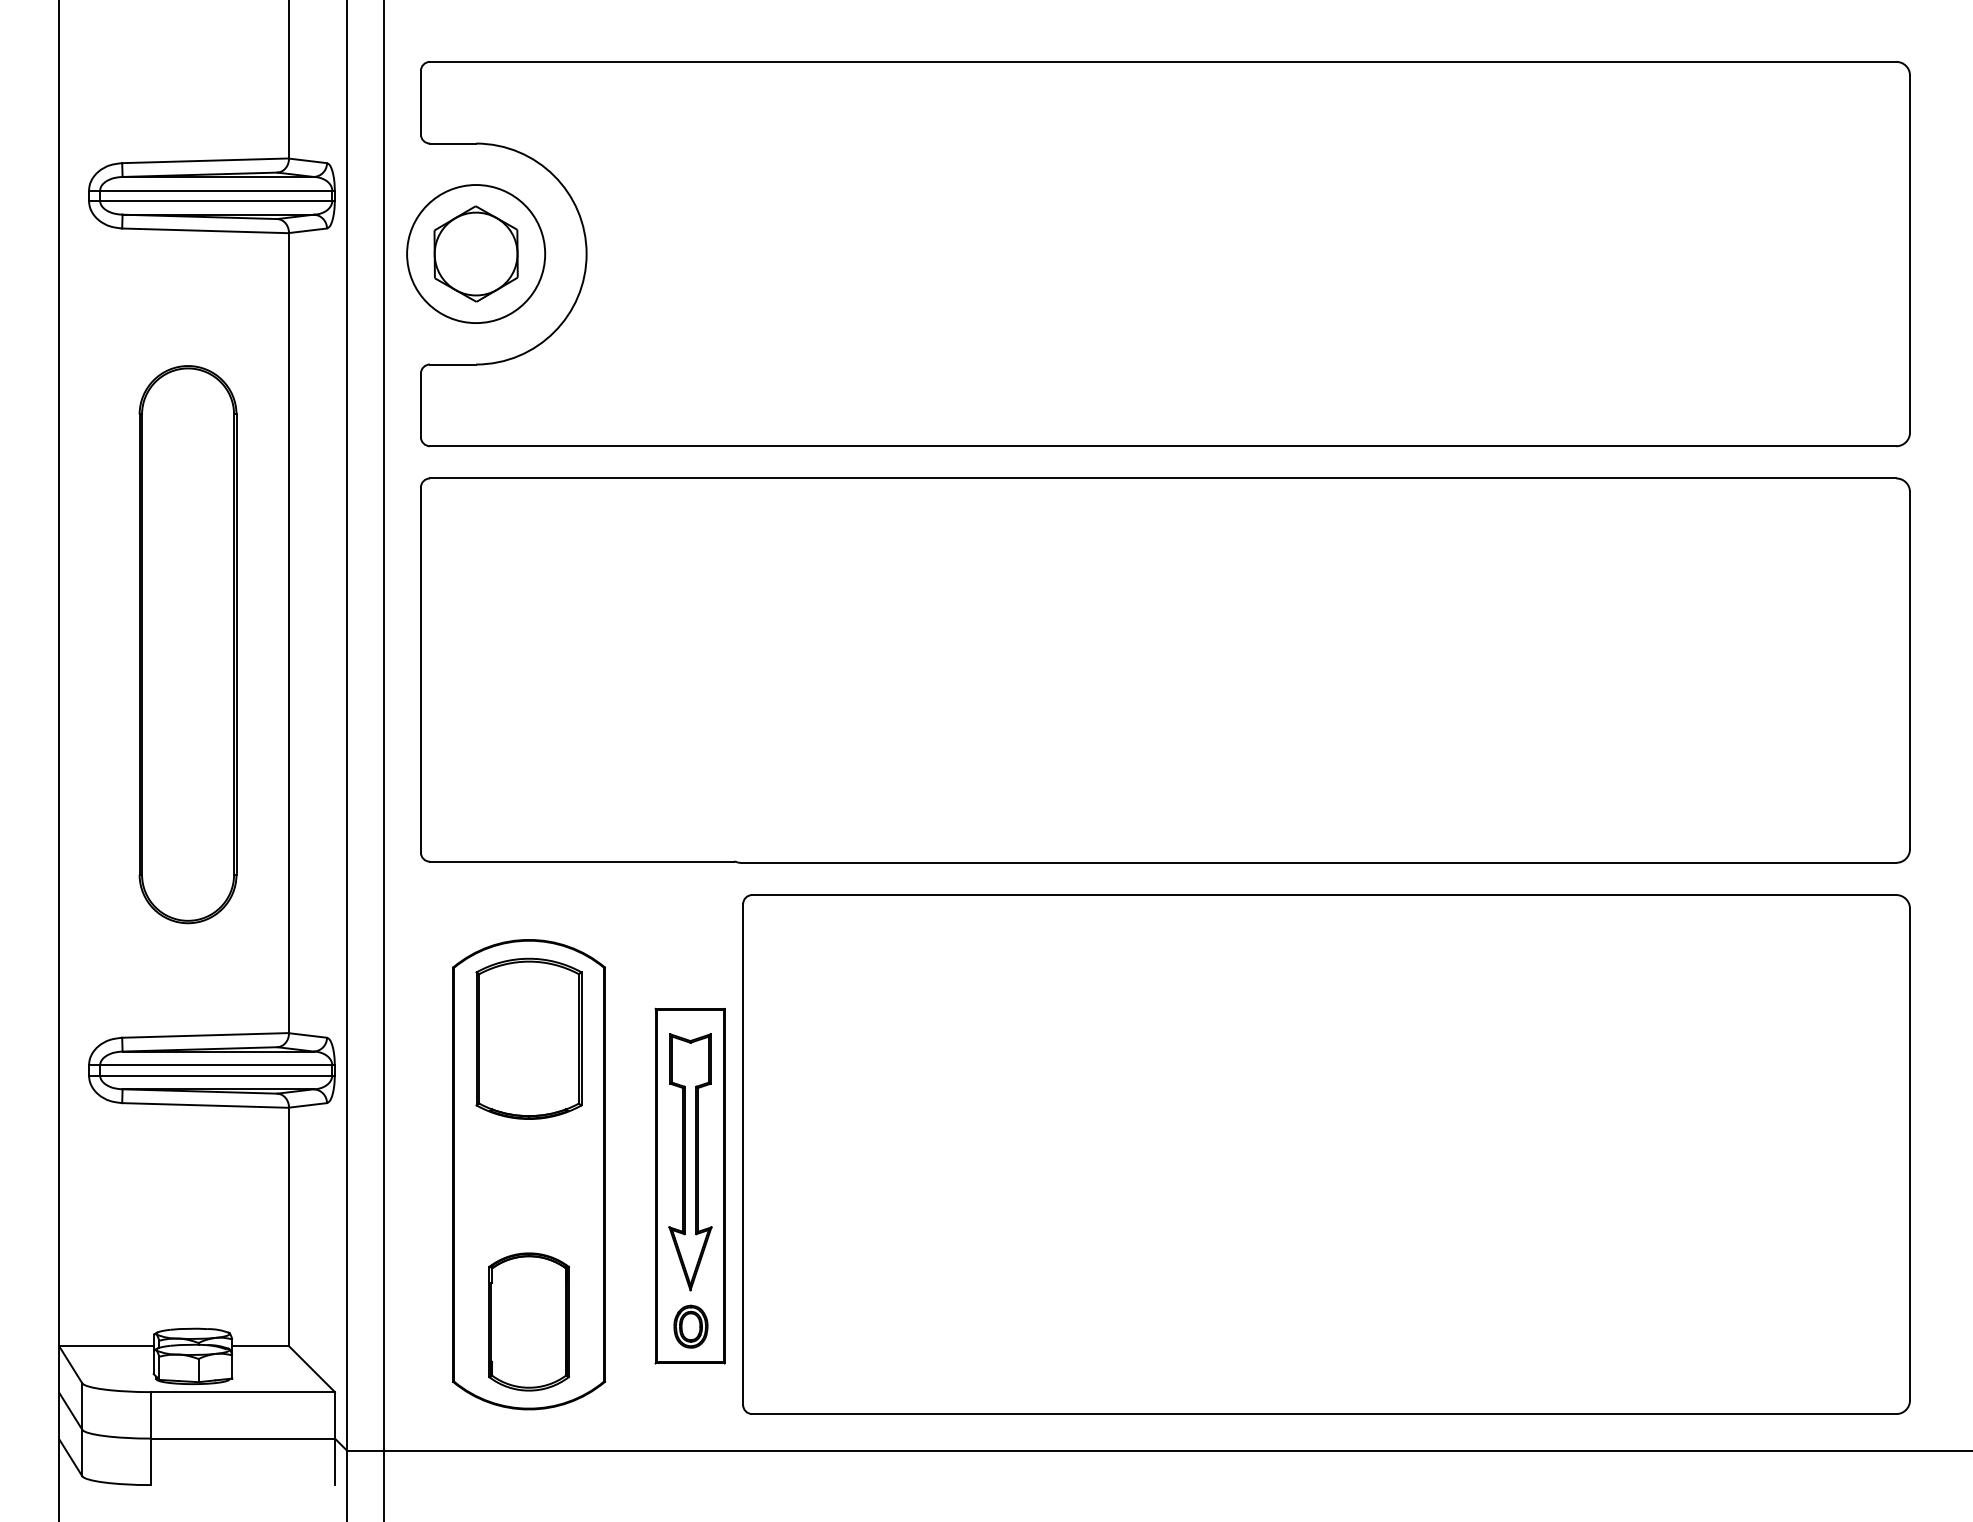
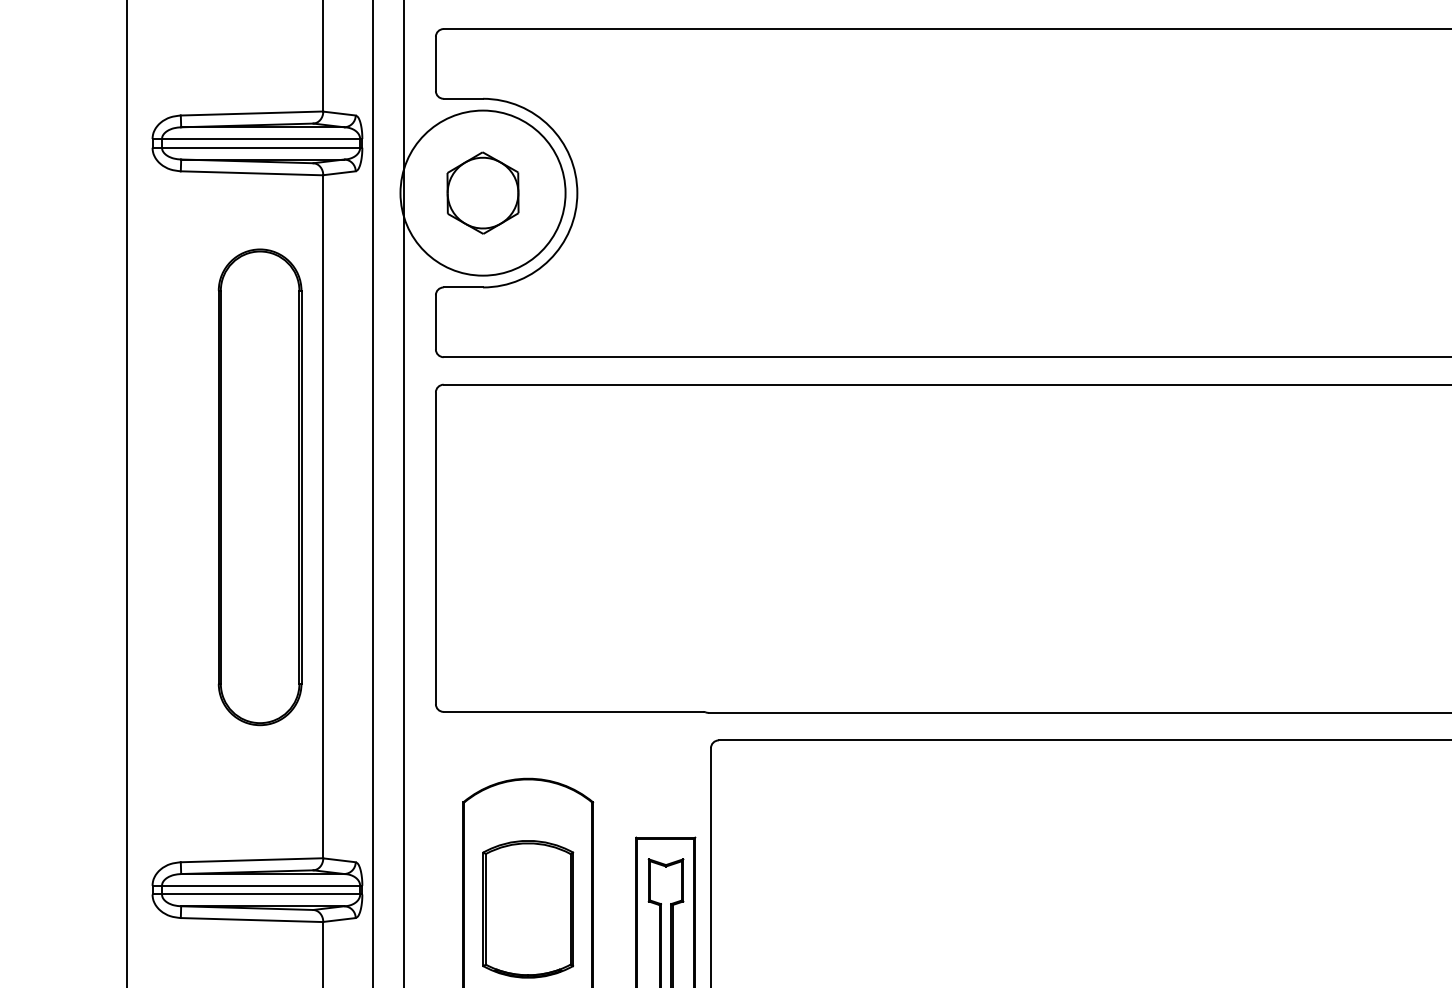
circle: (476, 254) -> (483, 193), size x1.4
part: (187, 644) -> (259, 487), moved
part: (528, 1038) -> (527, 908), moved

